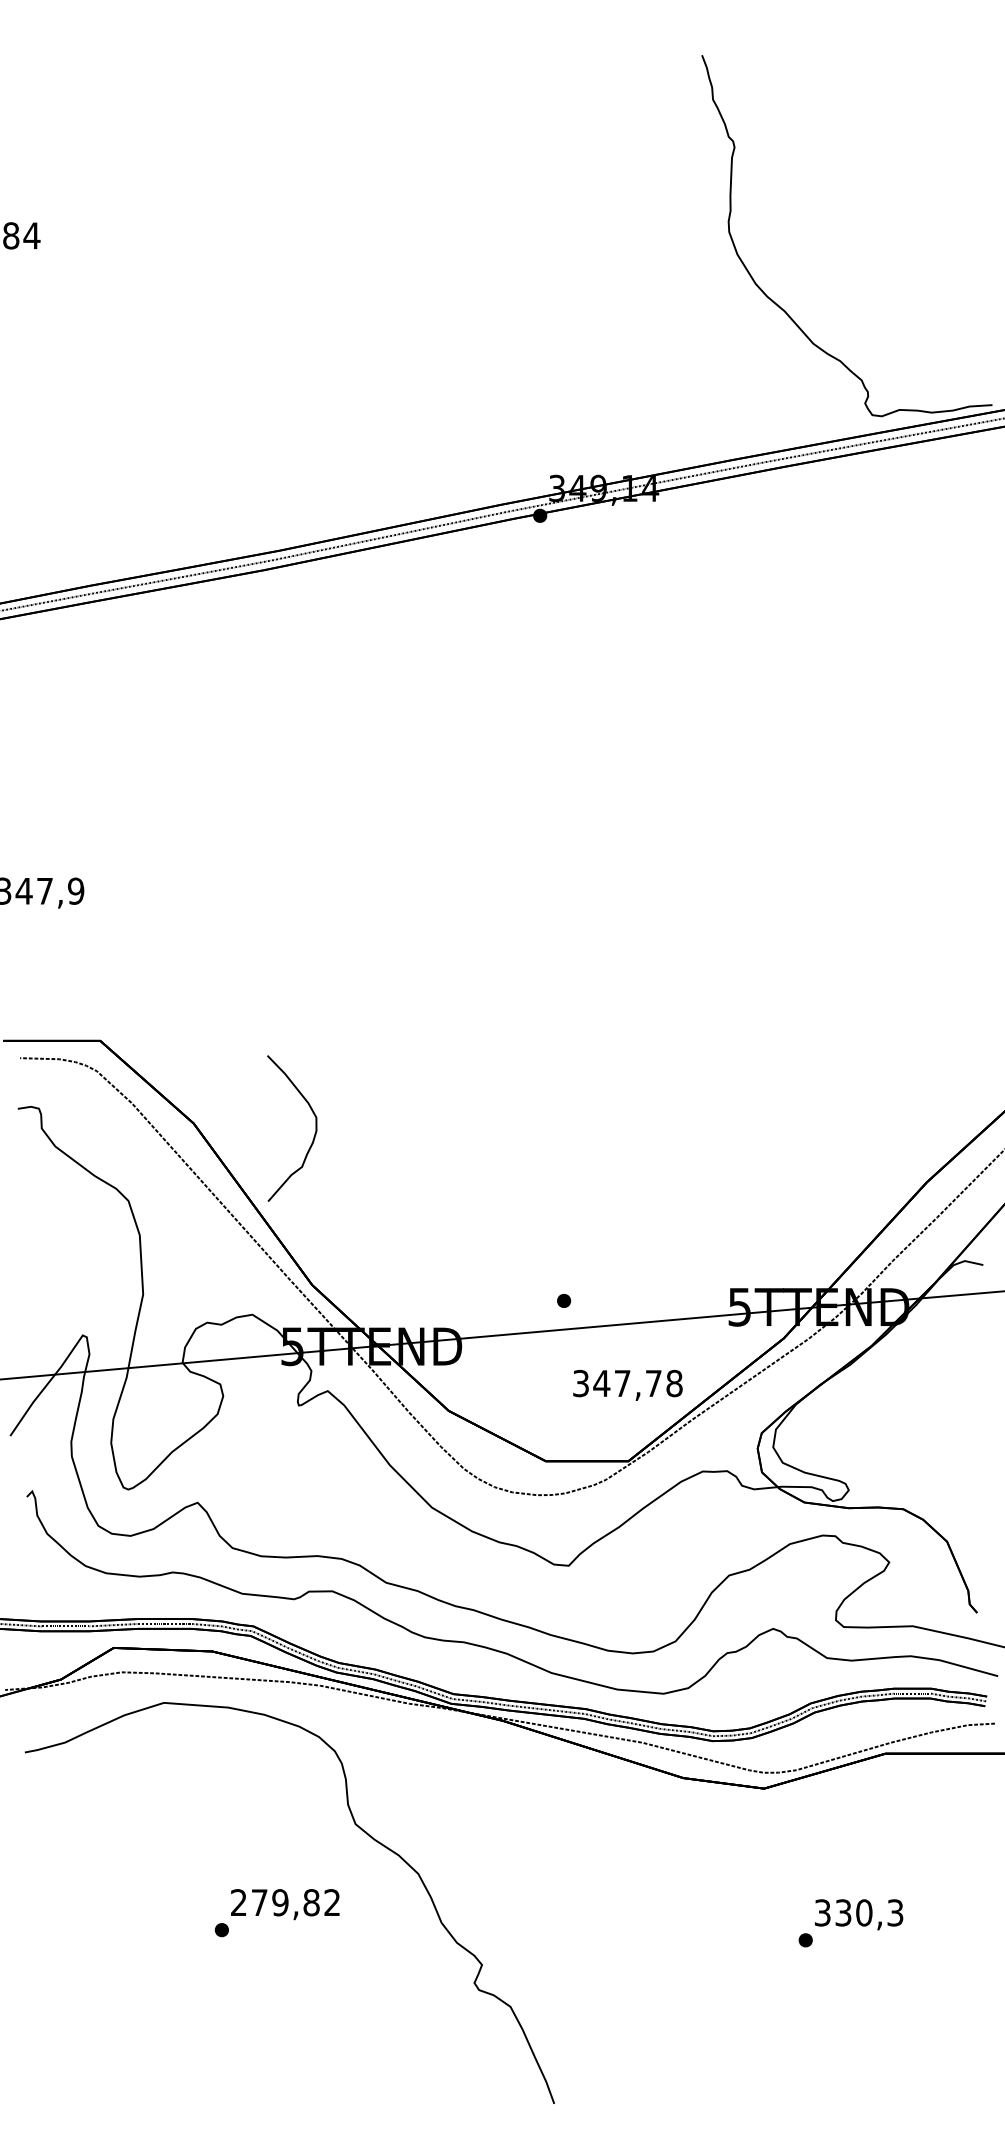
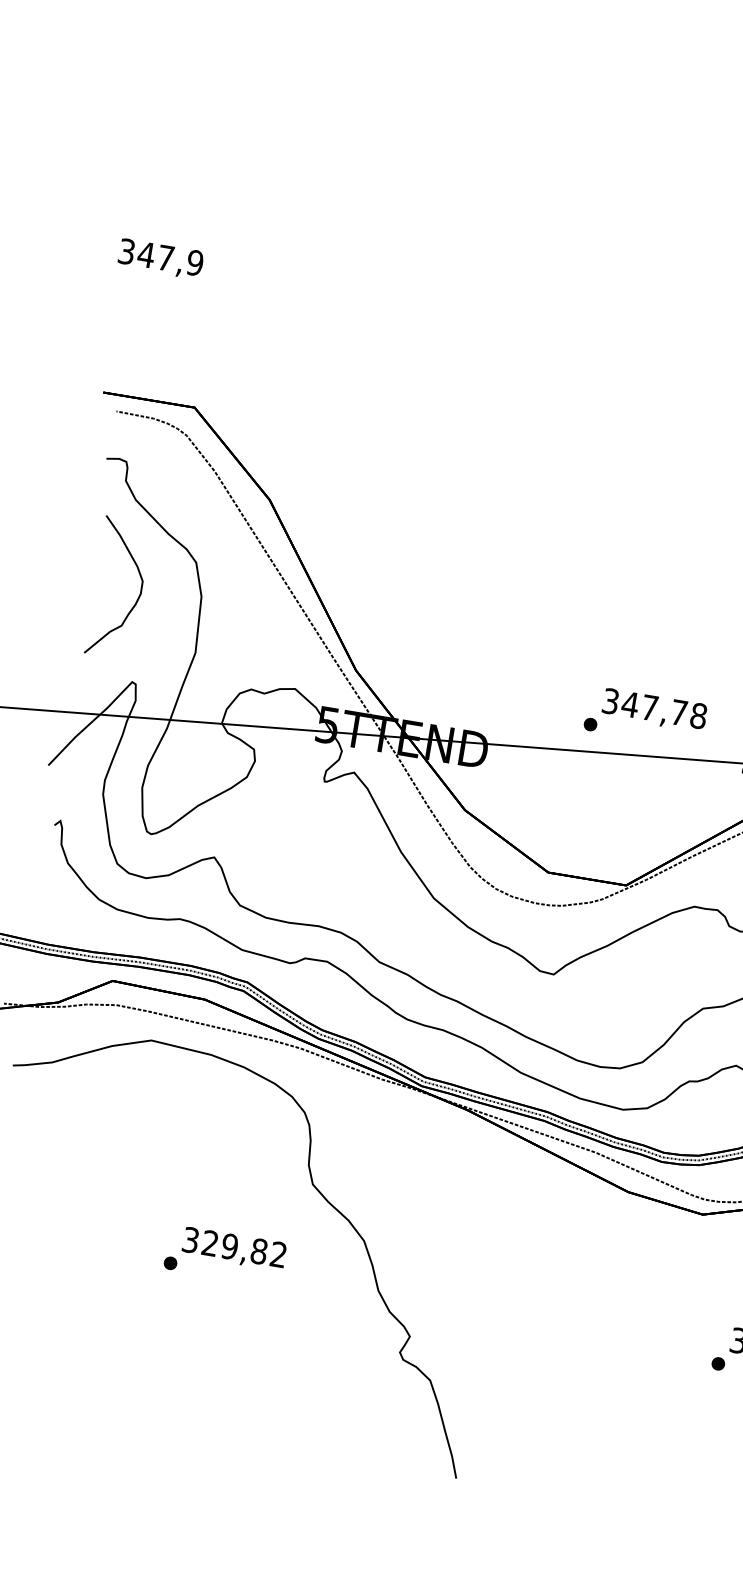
curve: (313, 1136) -> (137, 598), moved
text: (627, 1384) -> (654, 709), moved
text: (249, 1902) -> (200, 1241), 279,82 -> 329,82

